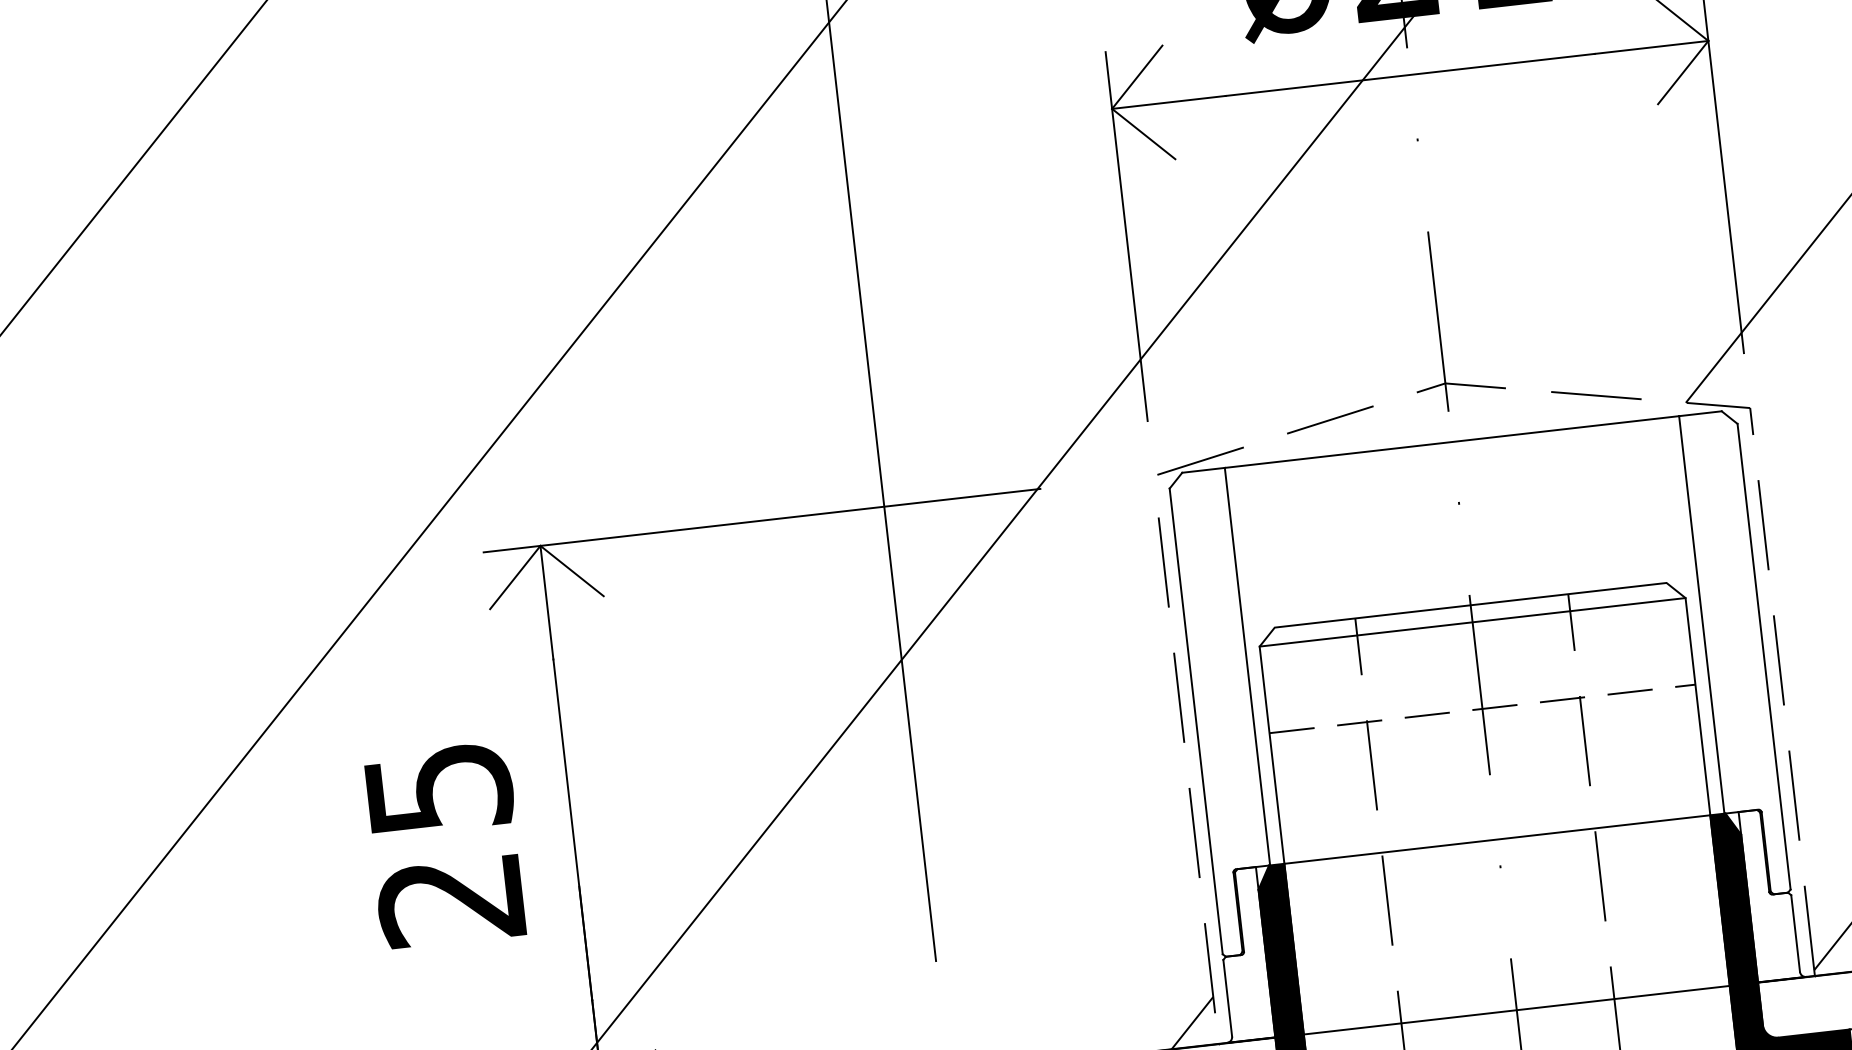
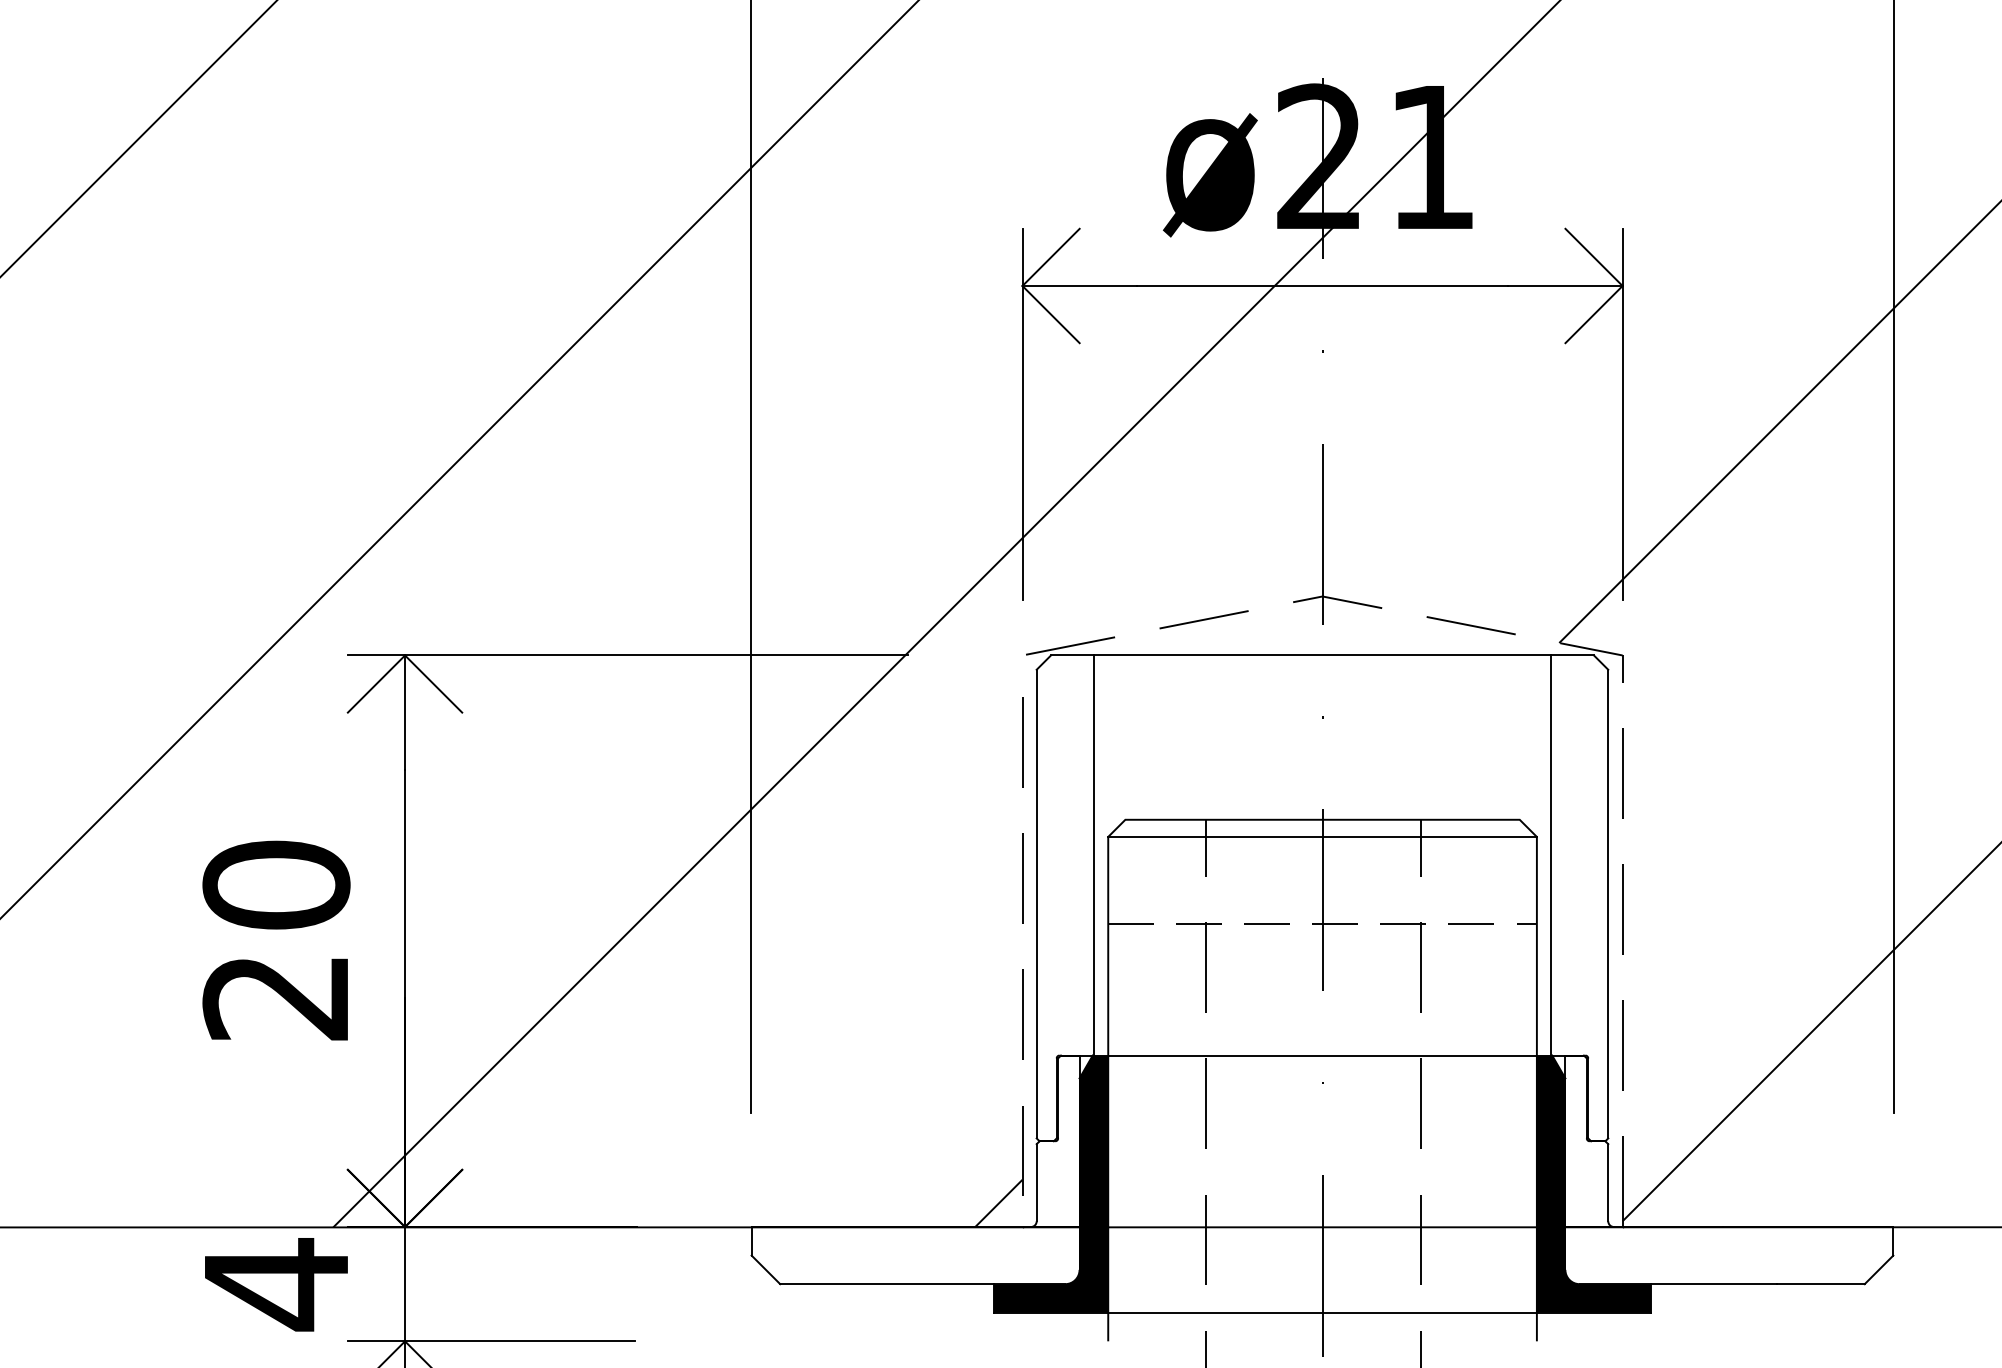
text: (438, 788) -> (276, 884), 25 -> 20

